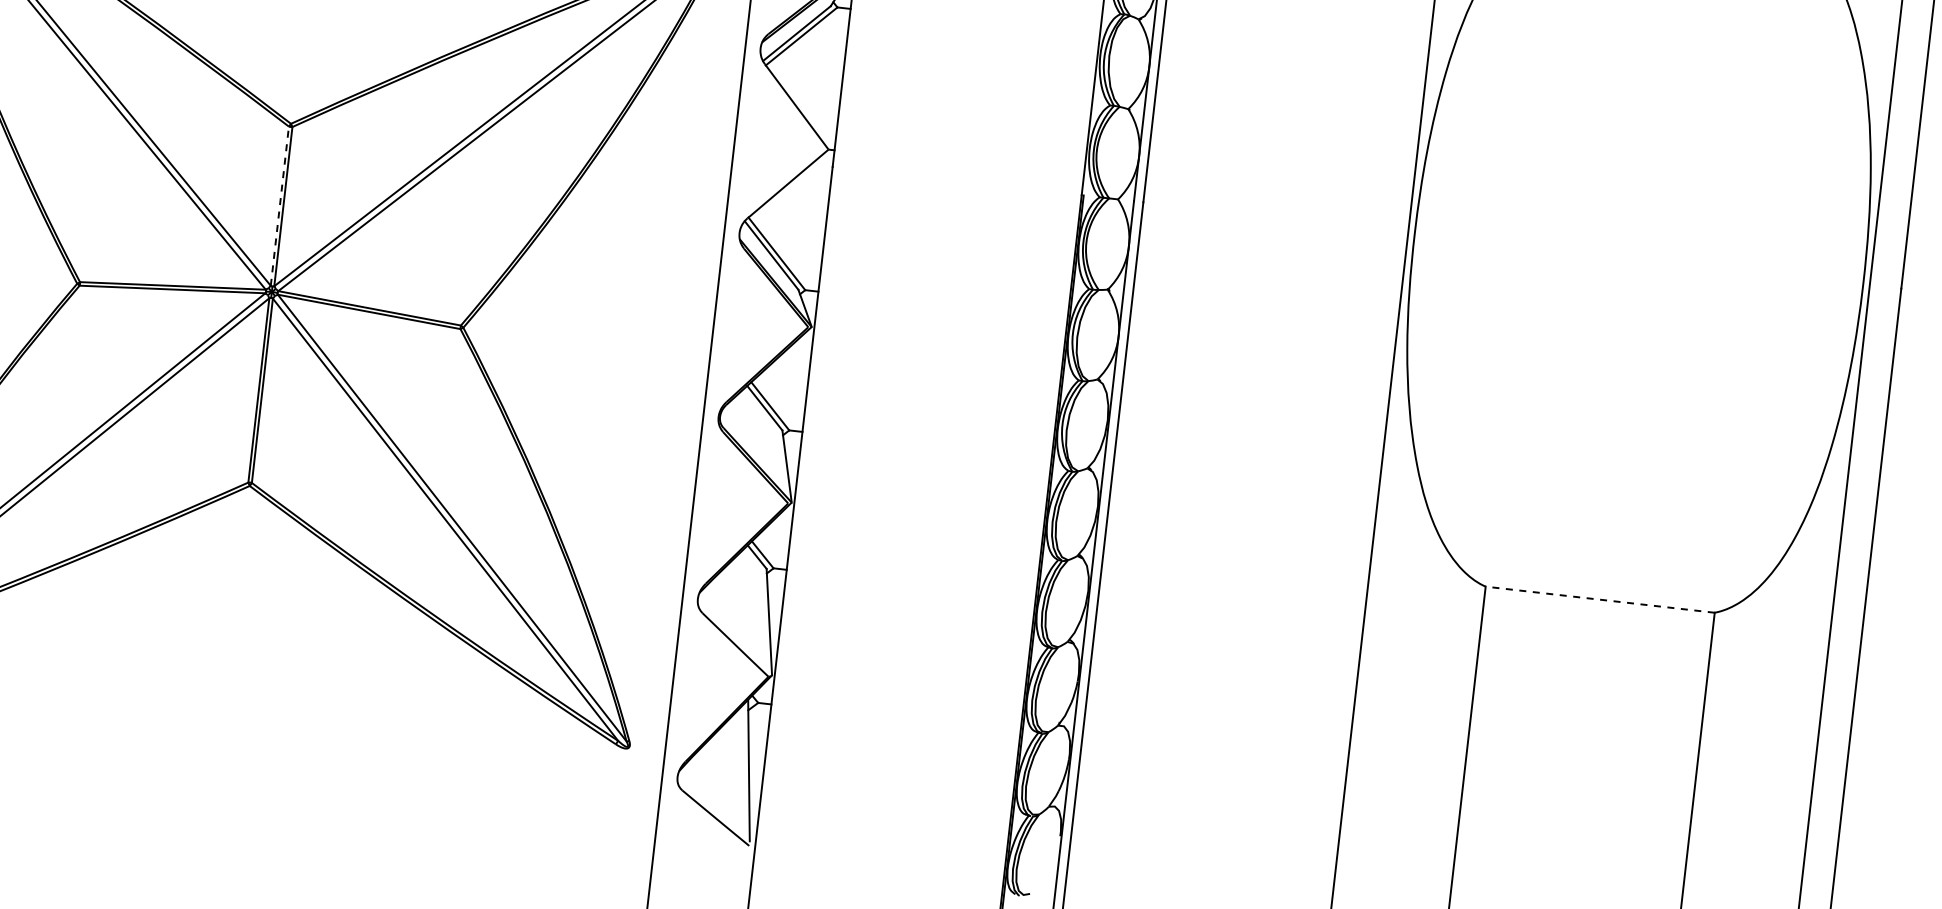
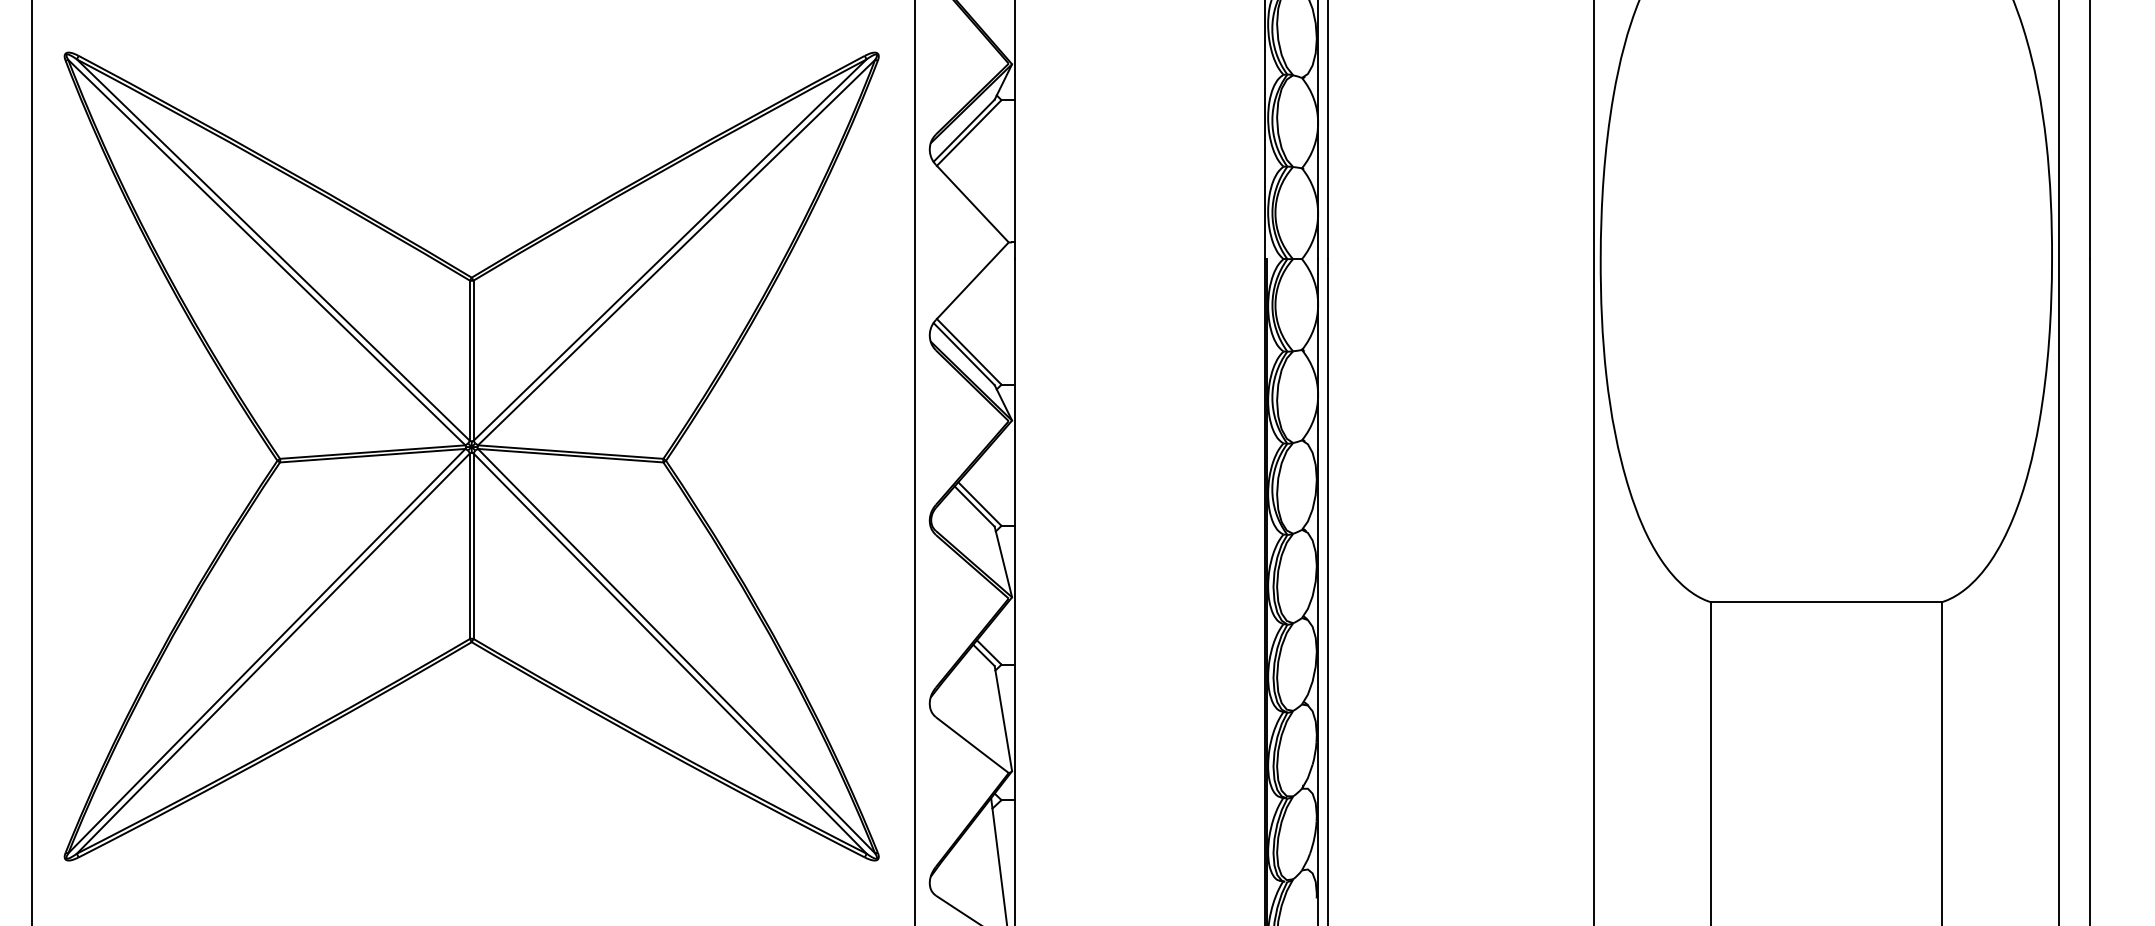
line: (279, 205) -> (469, 360), dashed -> solid
line: (1599, 599) -> (1825, 602), dashed -> solid

